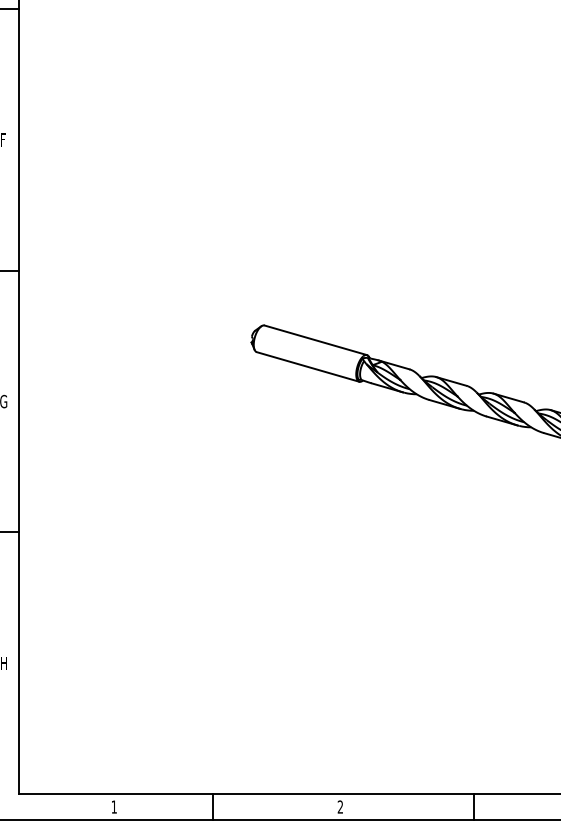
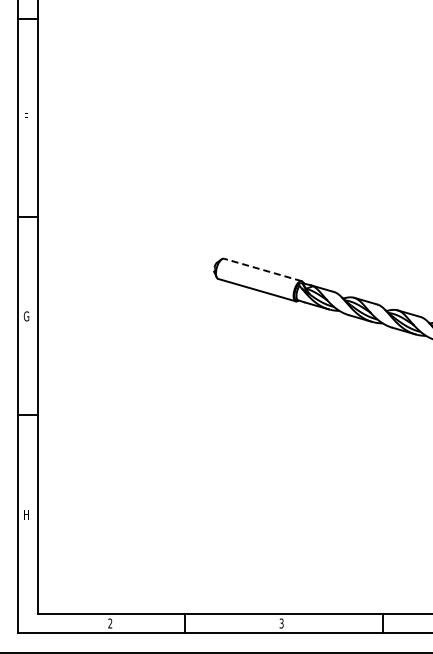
line: (315, 339) -> (262, 269), solid -> dashed
text: (114, 807) -> (110, 623), 1 -> 2
text: (340, 807) -> (281, 623), 2 -> 3

